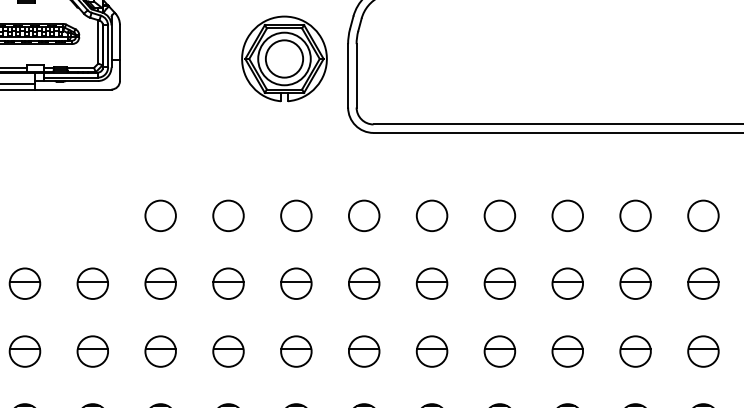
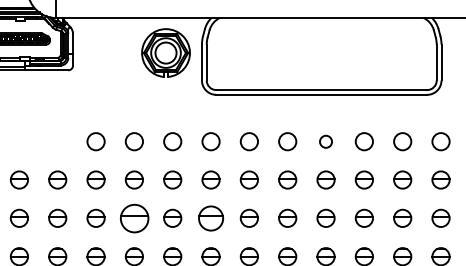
circle: (566, 215) -> (325, 141), size x0.7
part: (226, 350) -> (133, 217), size x1.6
part: (363, 350) -> (210, 217), size x1.4

